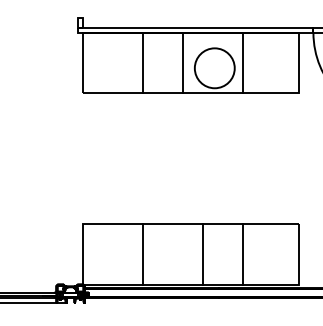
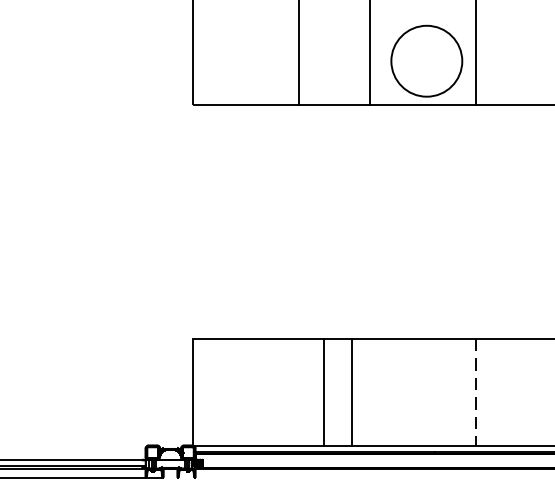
line: (142, 254) -> (323, 392), moved
line: (202, 254) -> (351, 392), moved
line: (242, 255) -> (476, 393), solid -> dashed

